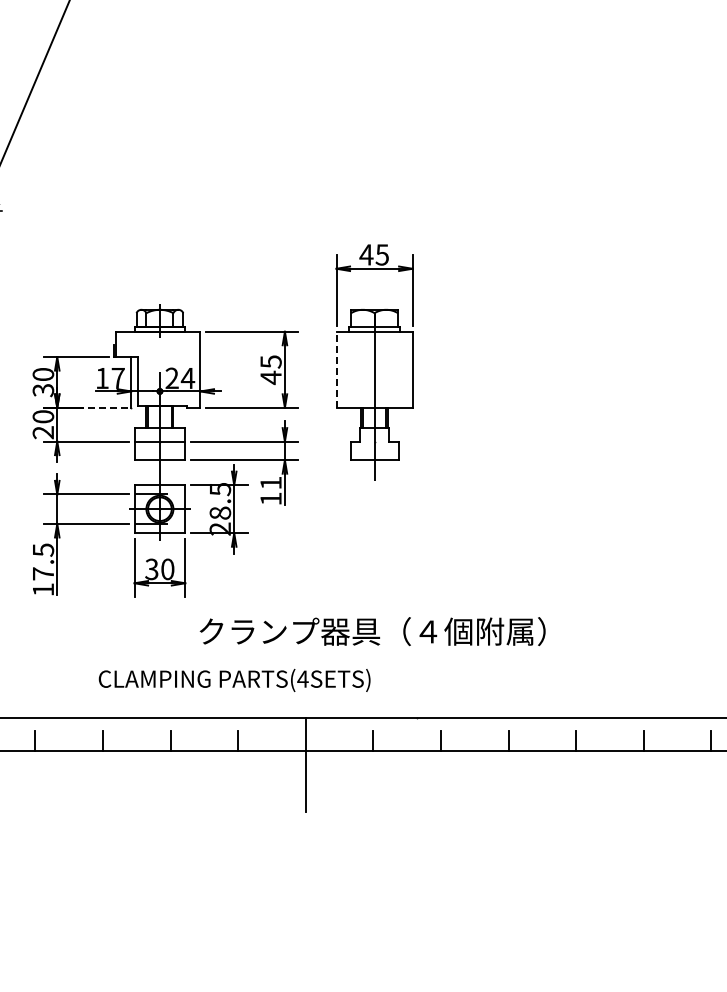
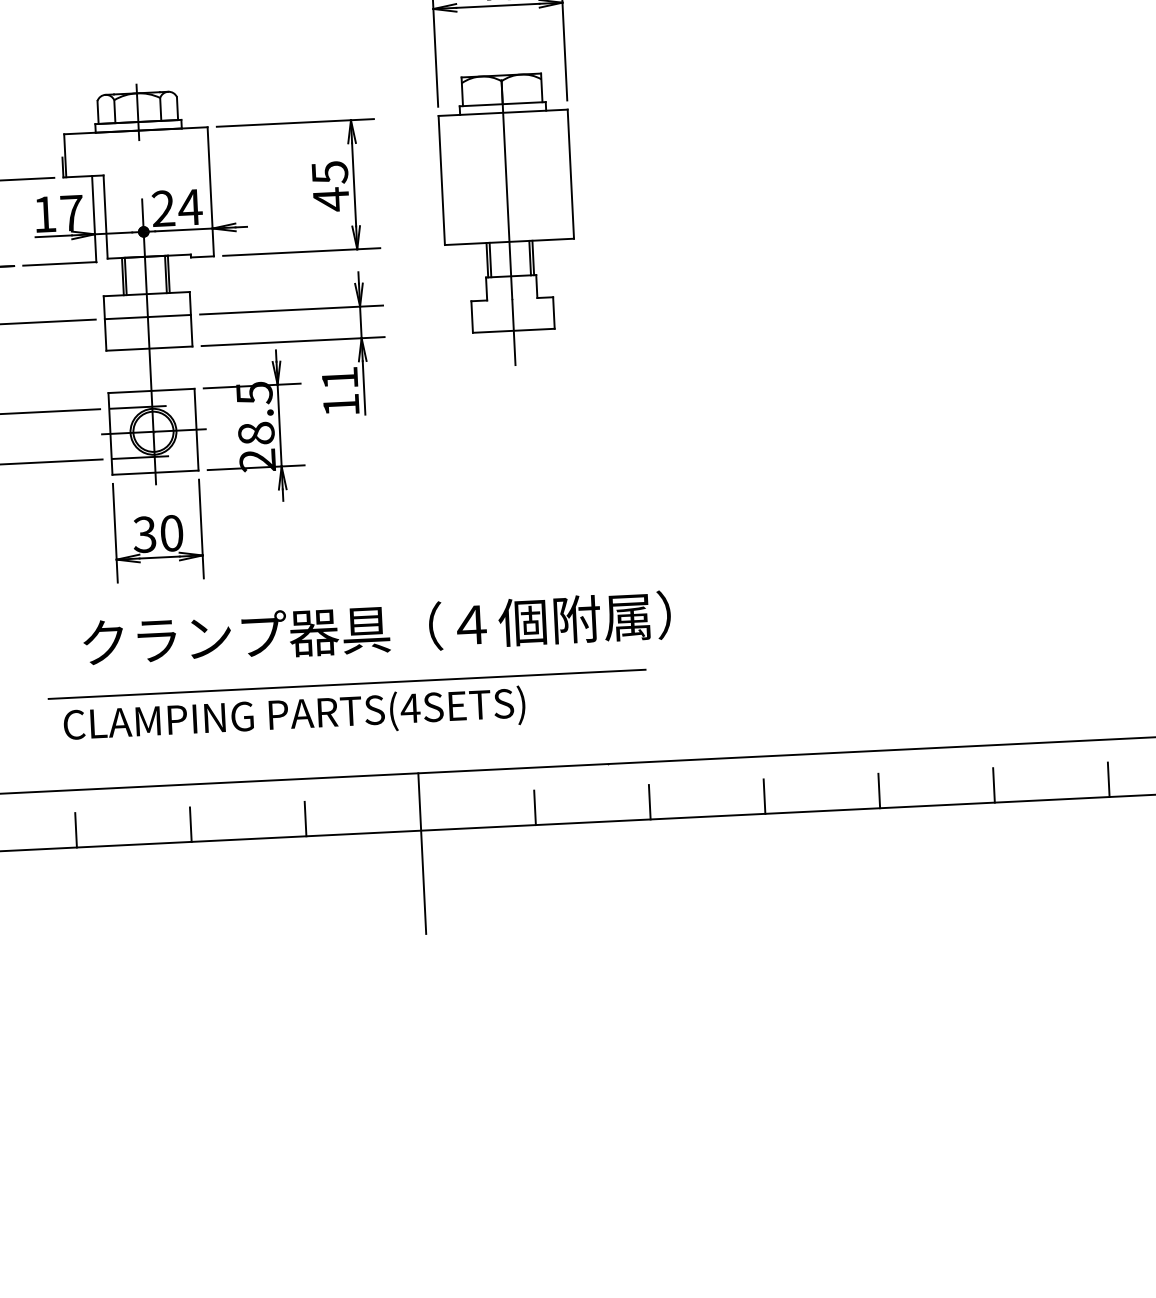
line: (336, 369) -> (441, 179), dashed -> solid
line: (109, 407) -> (59, 263), dashed -> solid
text: (372, 631) -> (376, 628), moved
line: (266, 663) -> (347, 684), added

